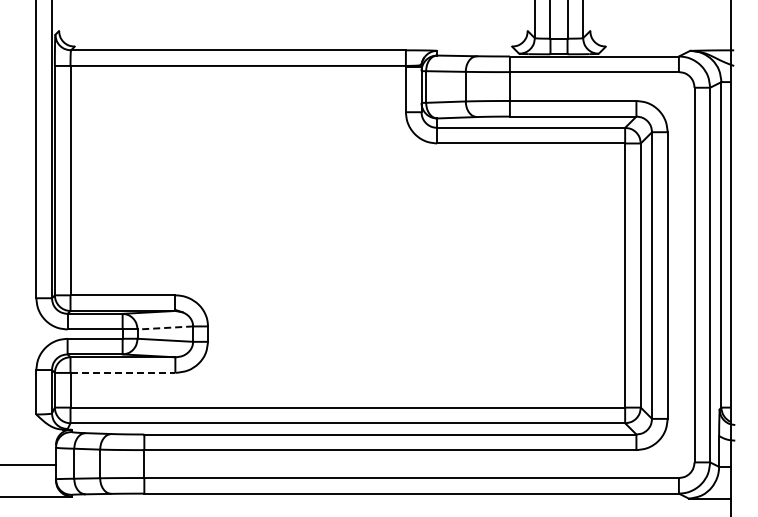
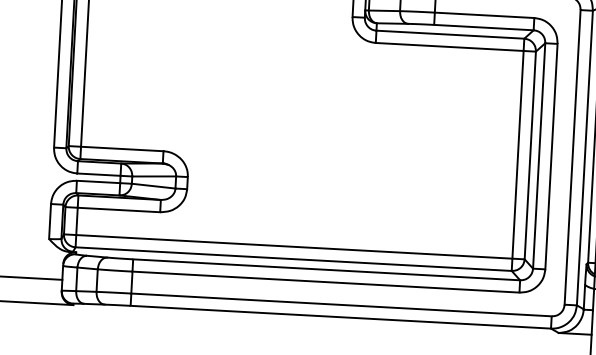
line: (165, 327) -> (154, 176), dashed -> solid
line: (123, 372) -> (119, 209), dashed -> solid

